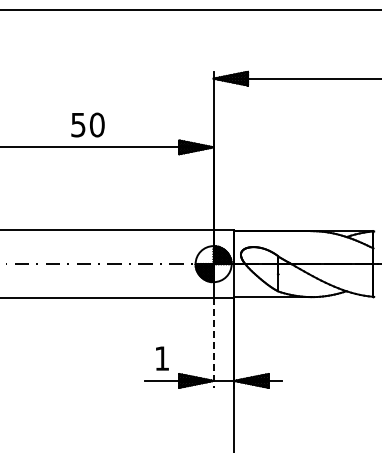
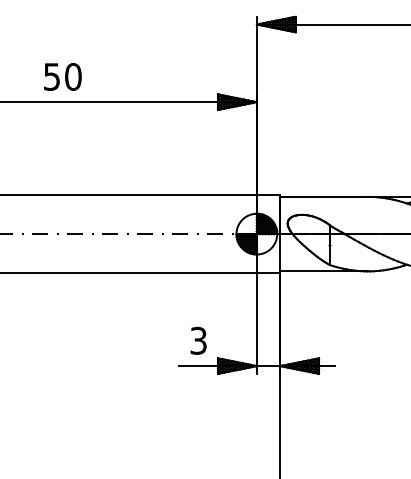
text: (87, 124) -> (62, 76), moved
line: (213, 343) -> (256, 323), dashed -> solid
text: (162, 358) -> (199, 340), 1 -> 3

